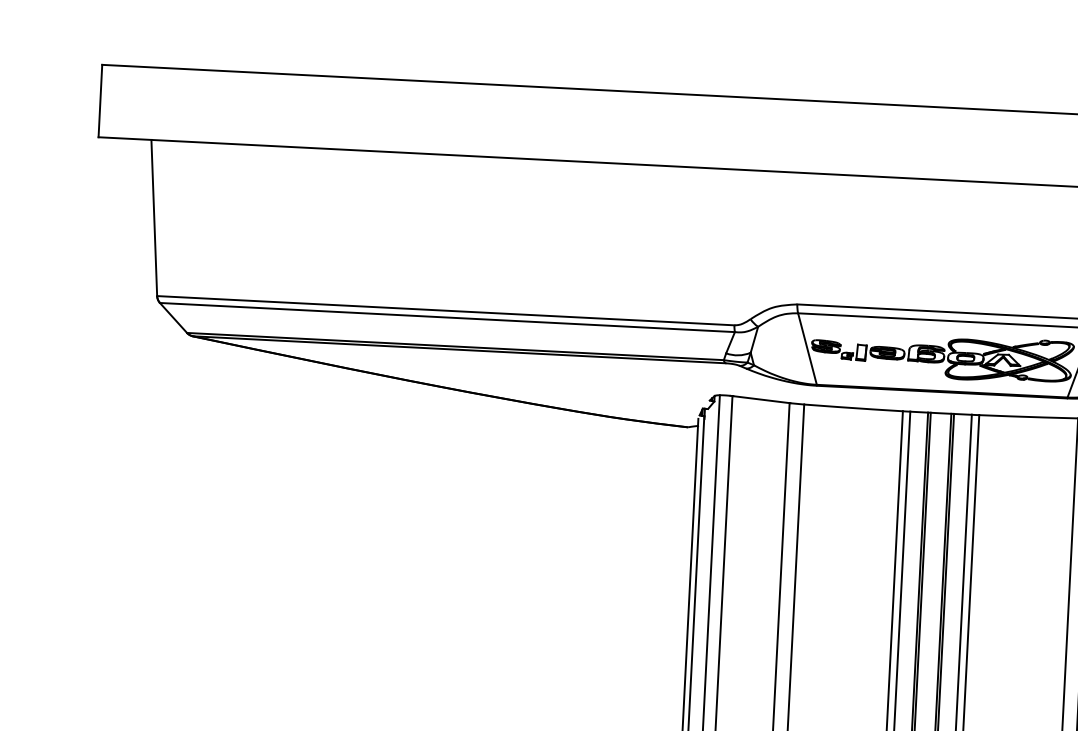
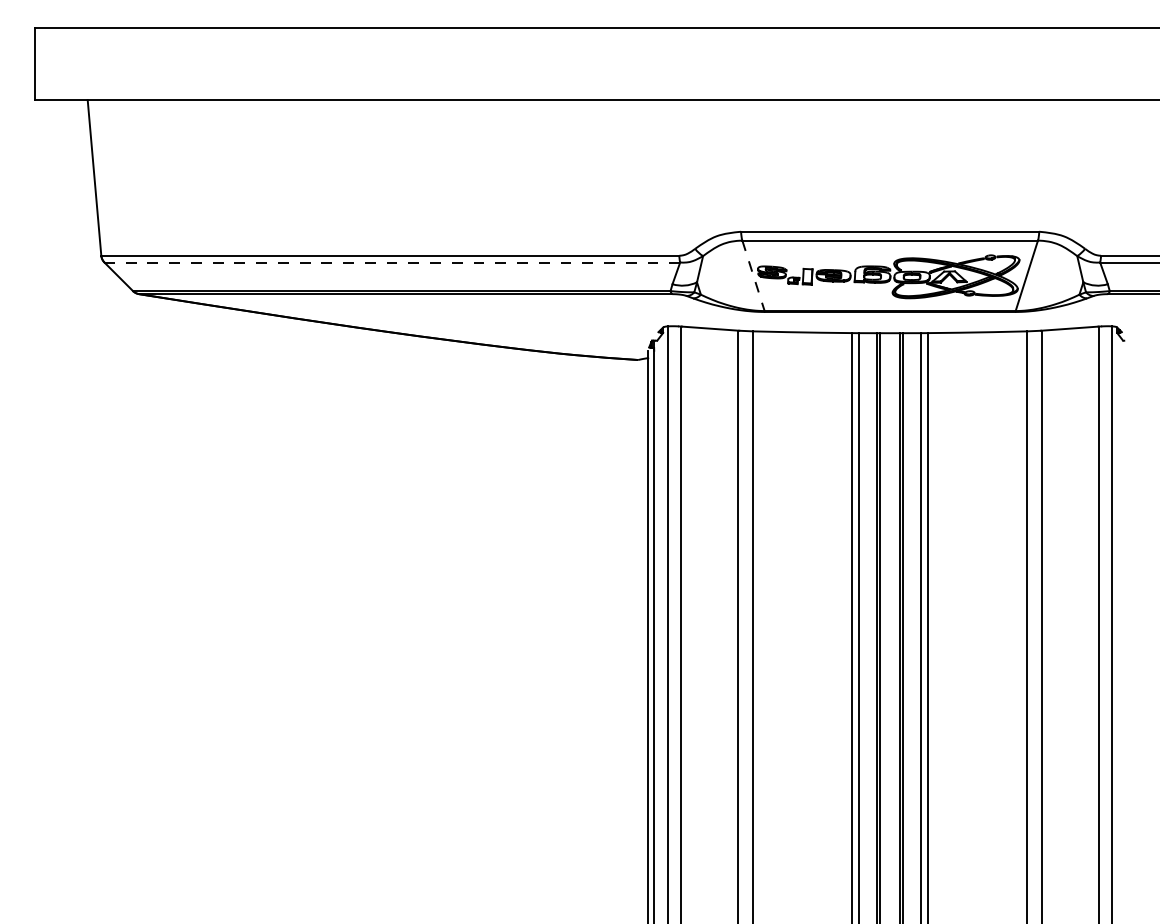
line: (447, 317) -> (392, 262), solid -> dashed
line: (807, 348) -> (753, 275), solid -> dashed

